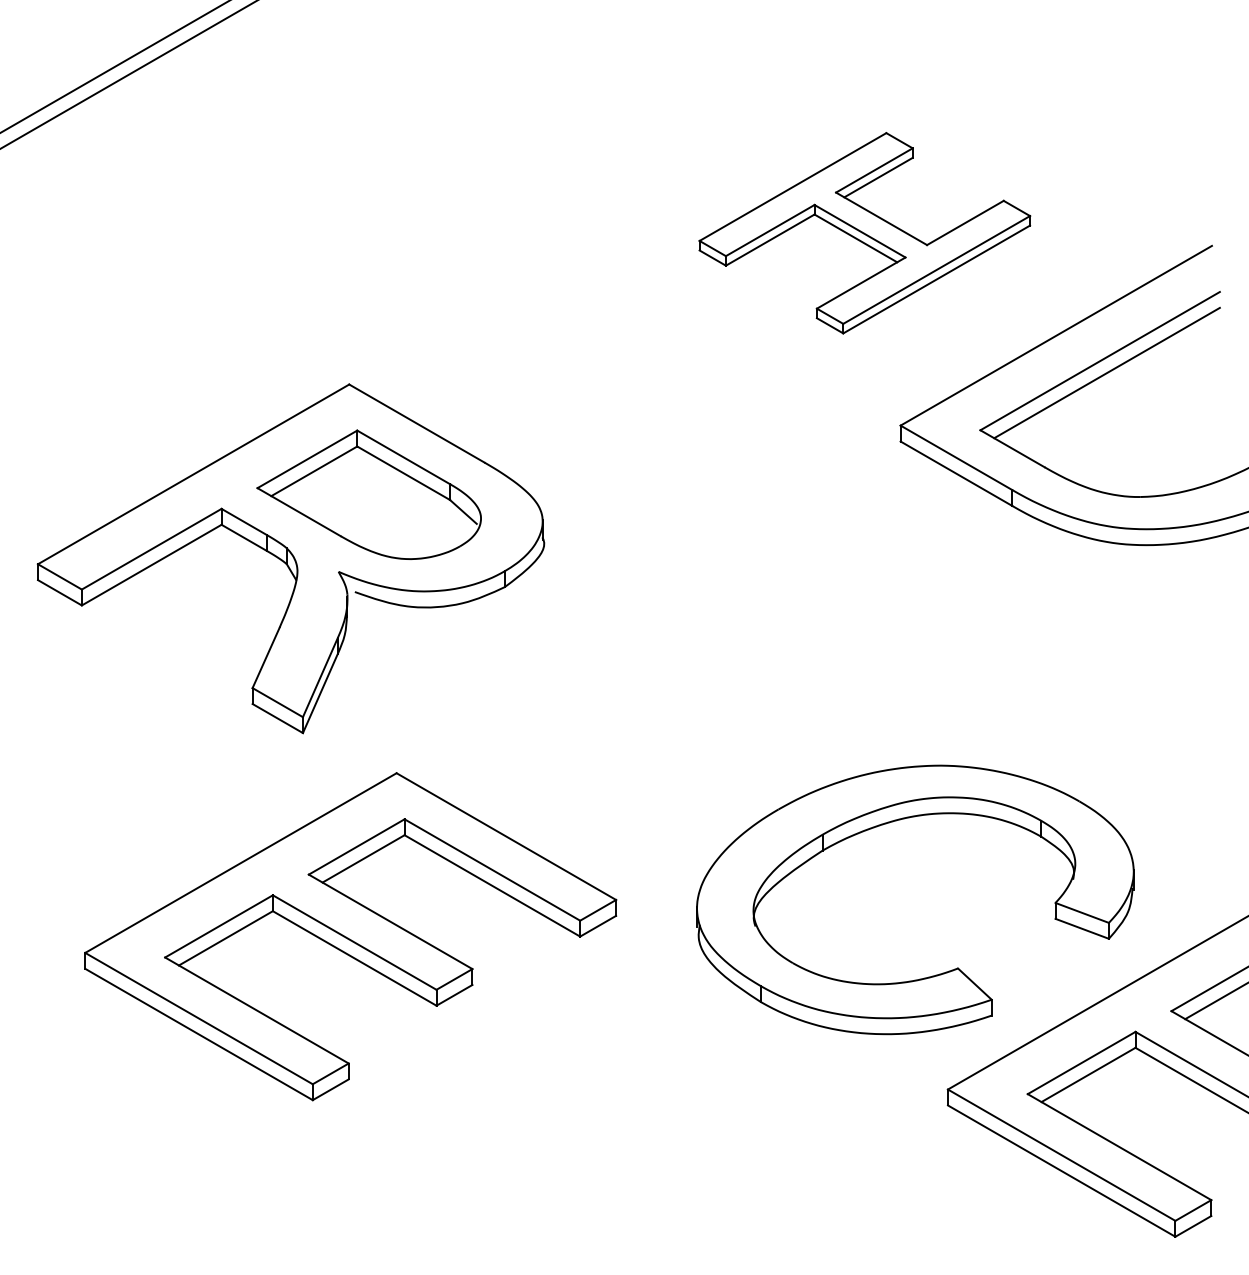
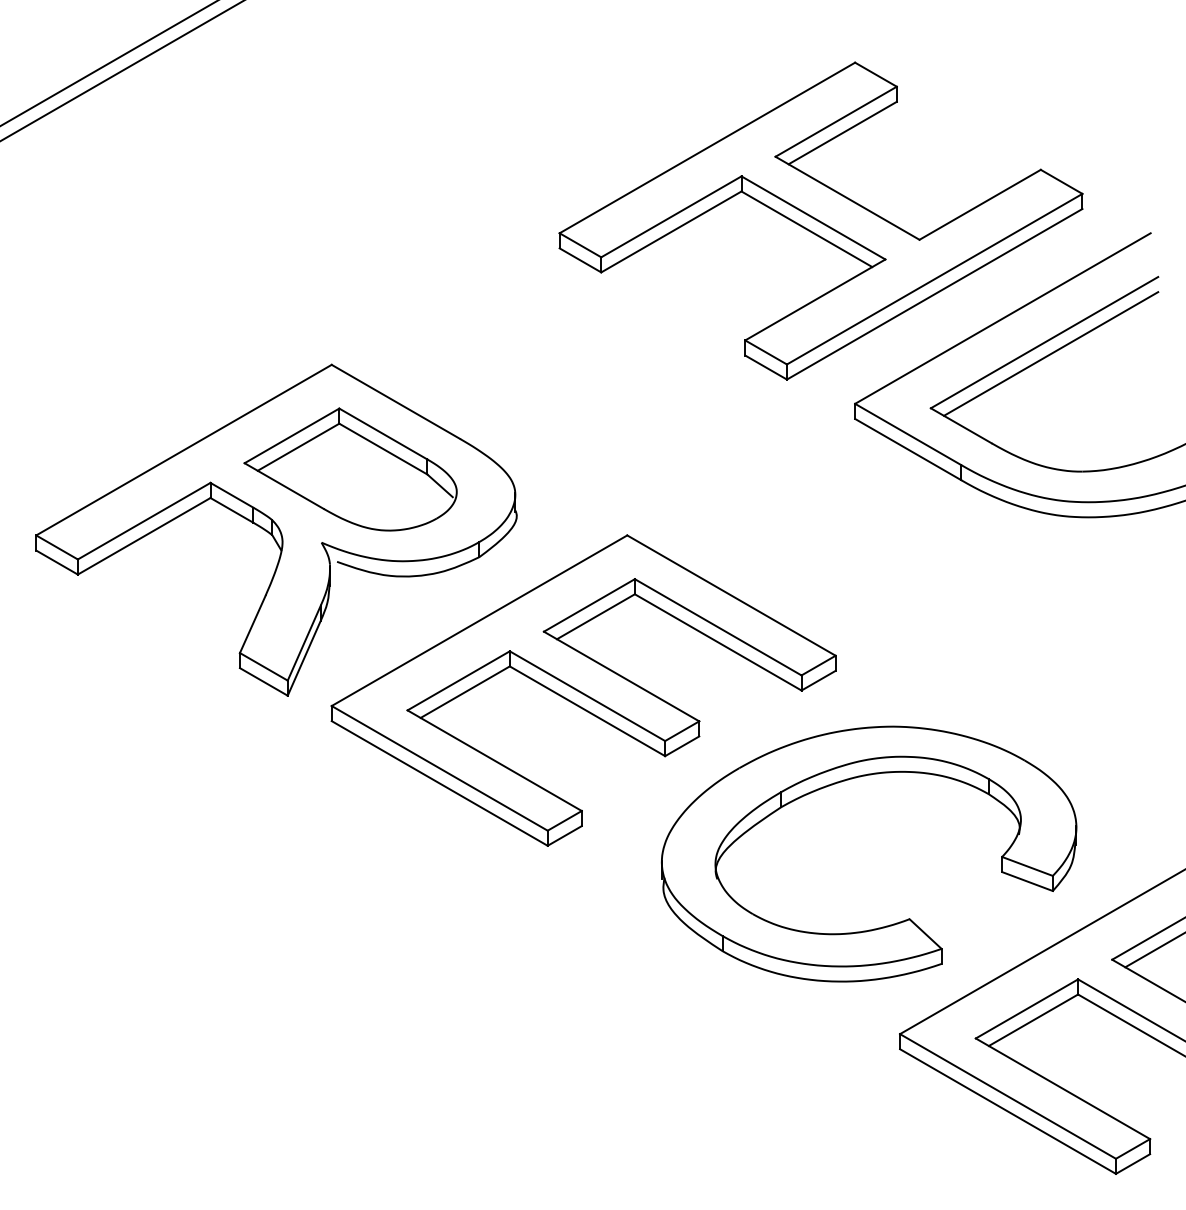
part: (864, 233) -> (820, 221), size x1.67
part: (350, 936) -> (583, 690), moved

